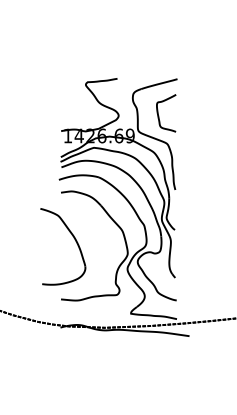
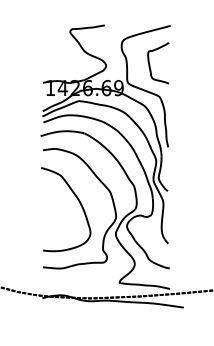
part: (73, 238) -> (77, 200), moved

